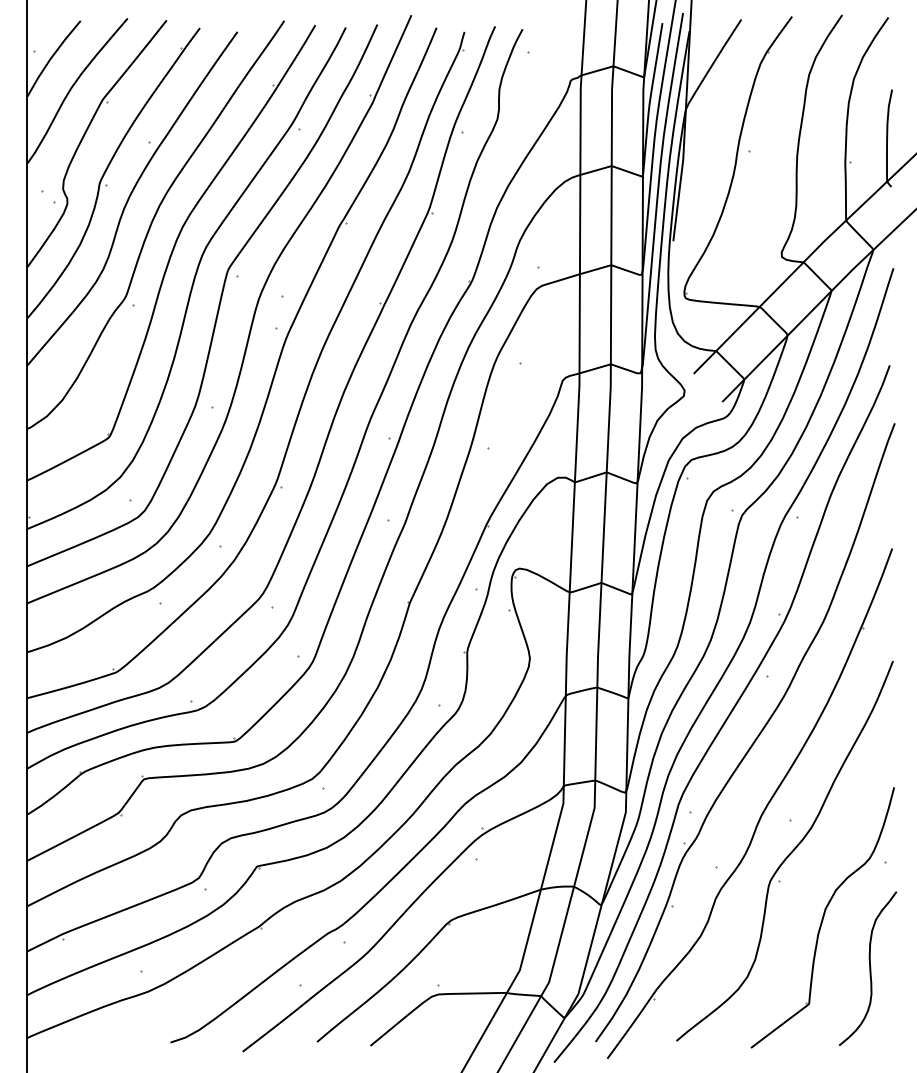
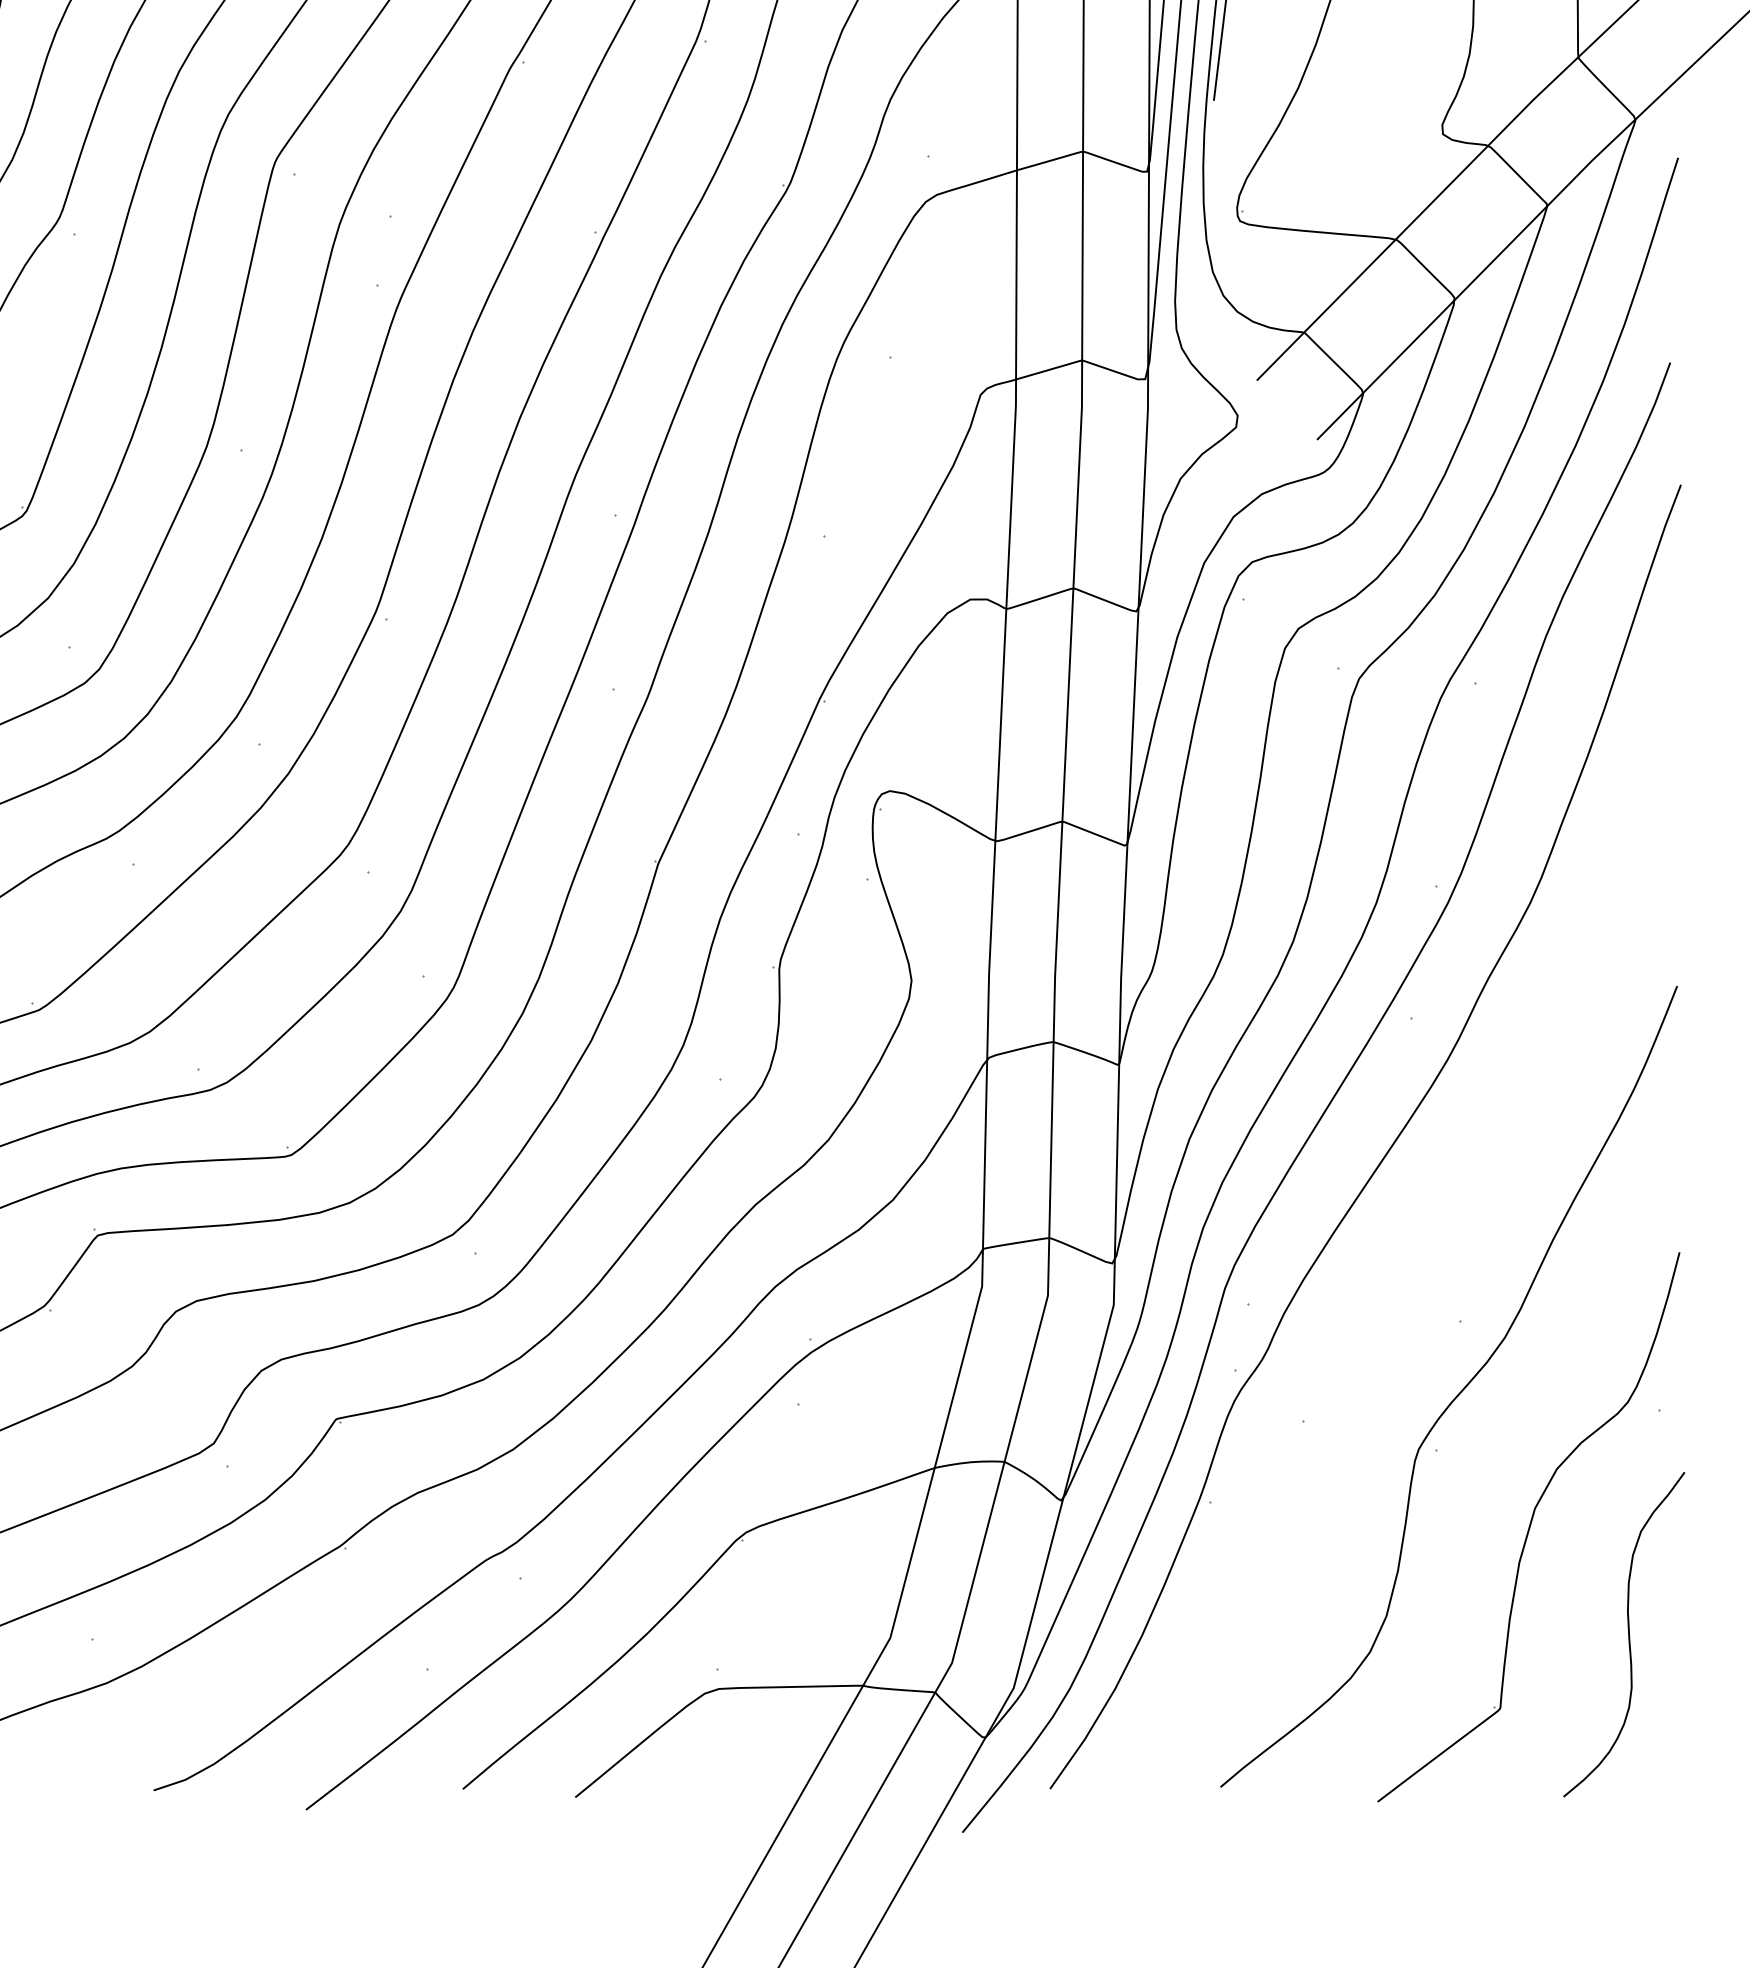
part: (762, 811) -> (1401, 1303), removed

